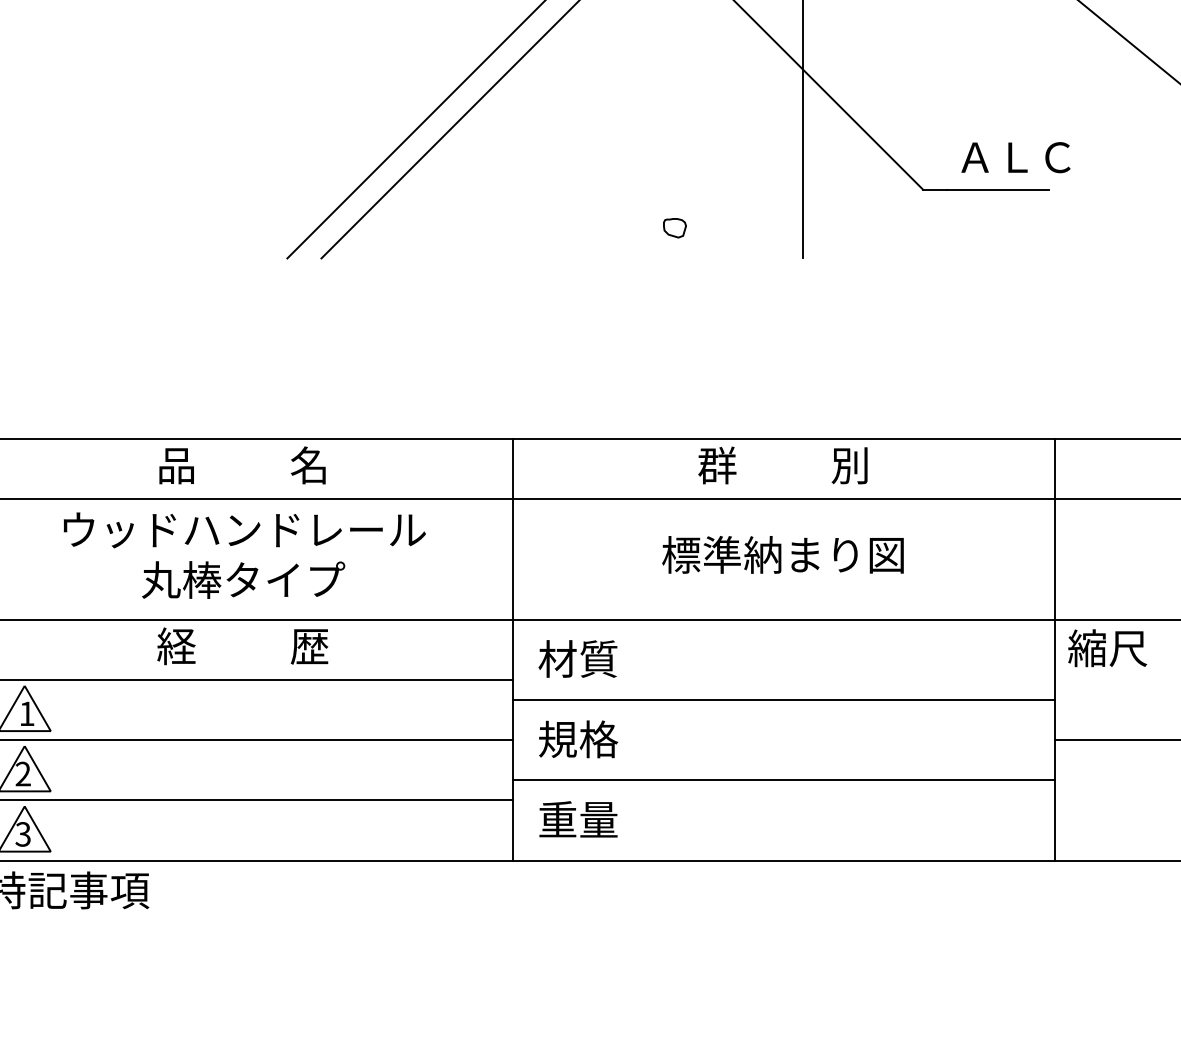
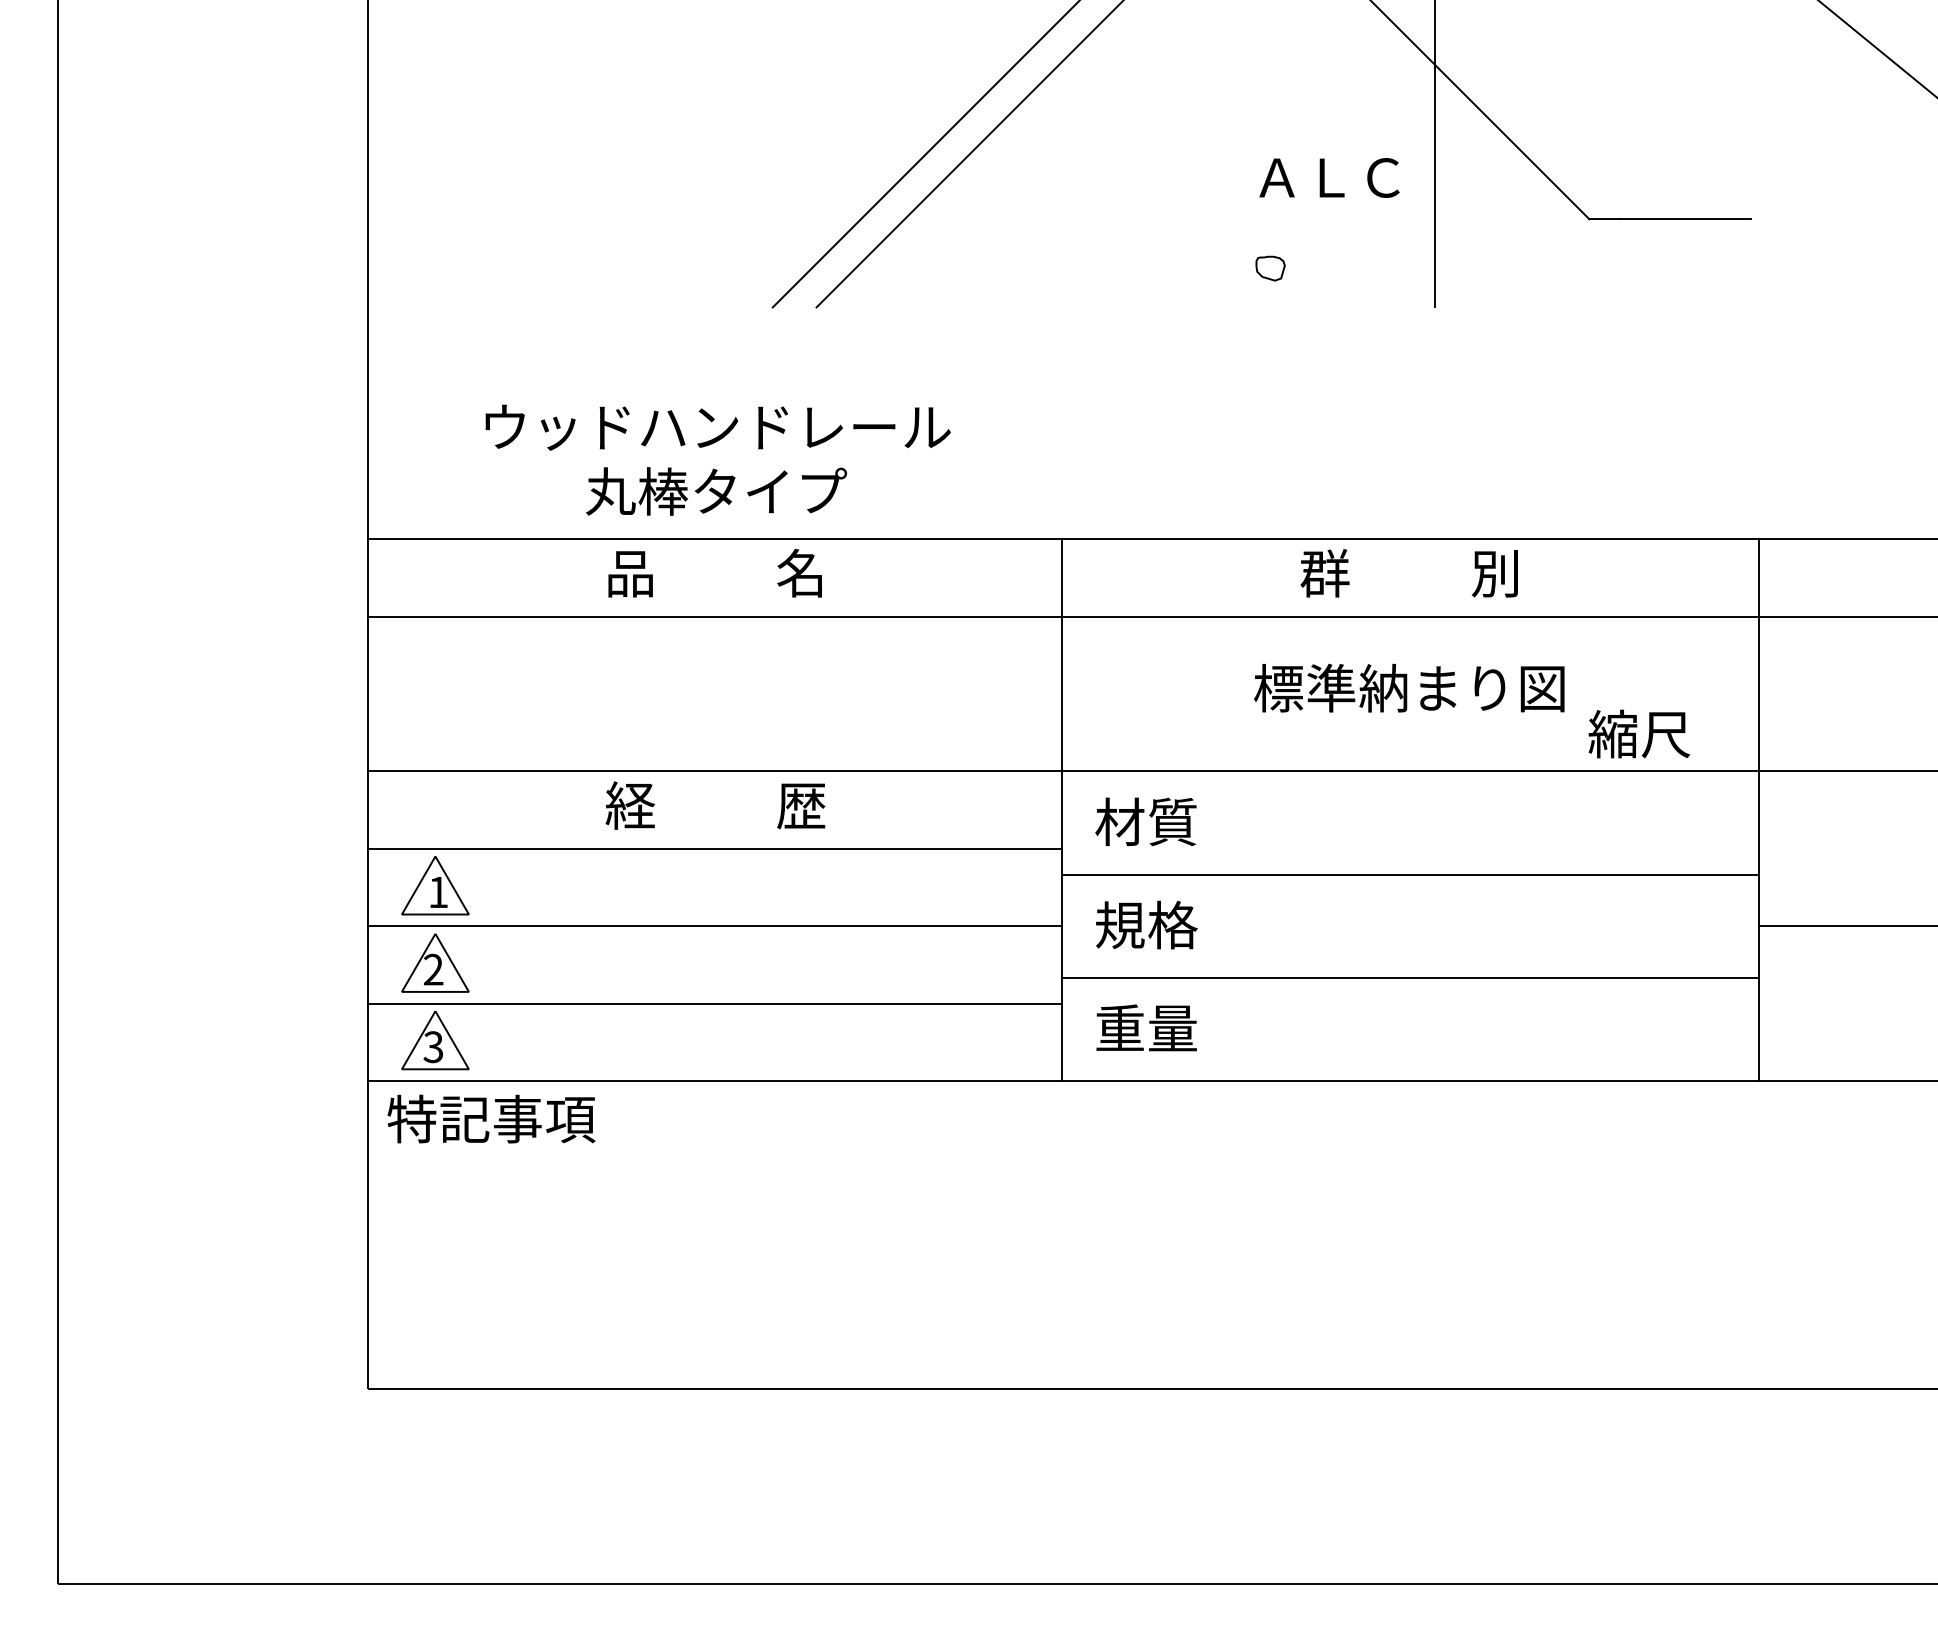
text: (1015, 157) -> (1329, 177), moved
text: (244, 555) -> (717, 459), moved
text: (1107, 647) -> (1639, 733), moved

